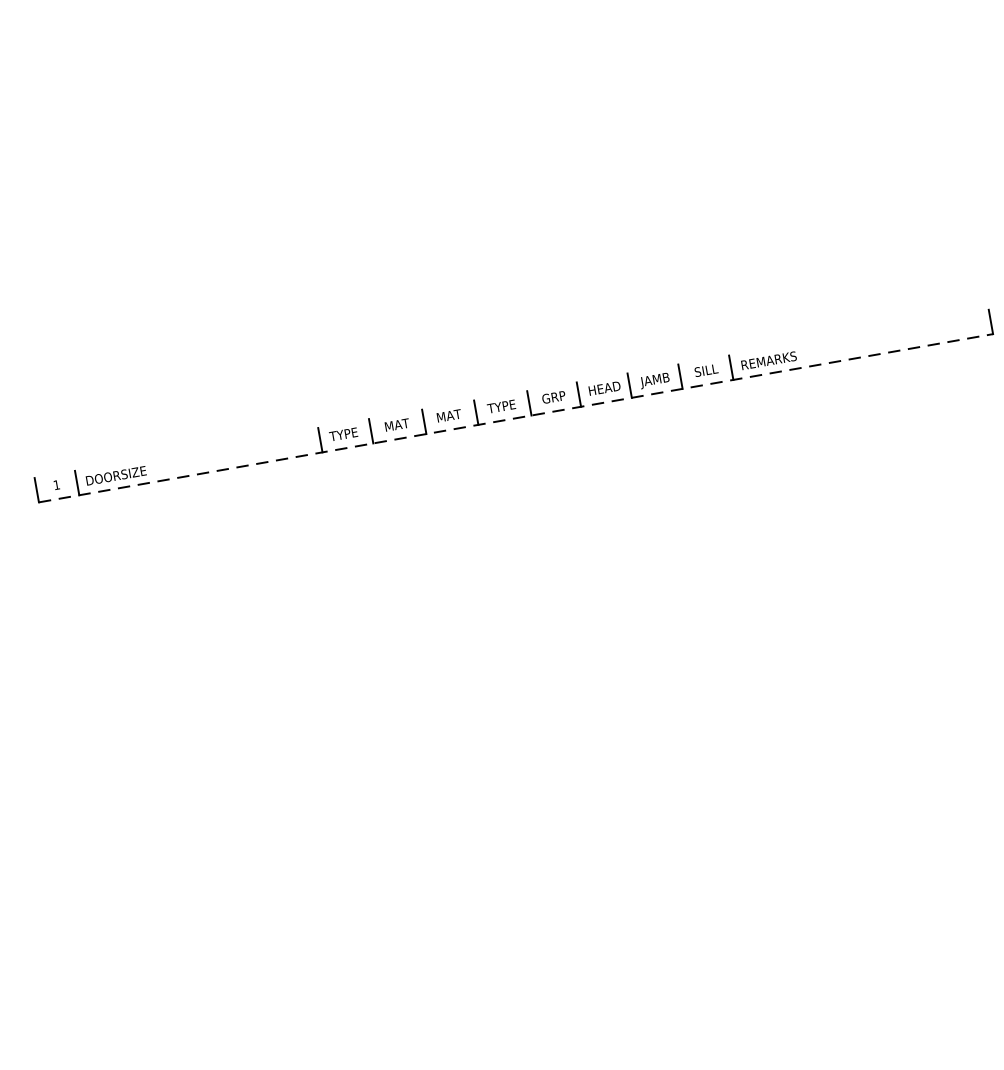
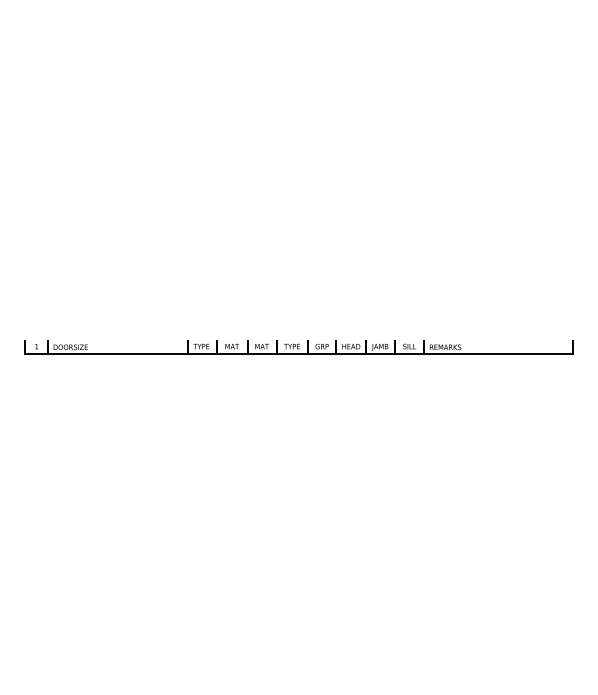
line: (515, 418) -> (298, 354), dashed -> solid

